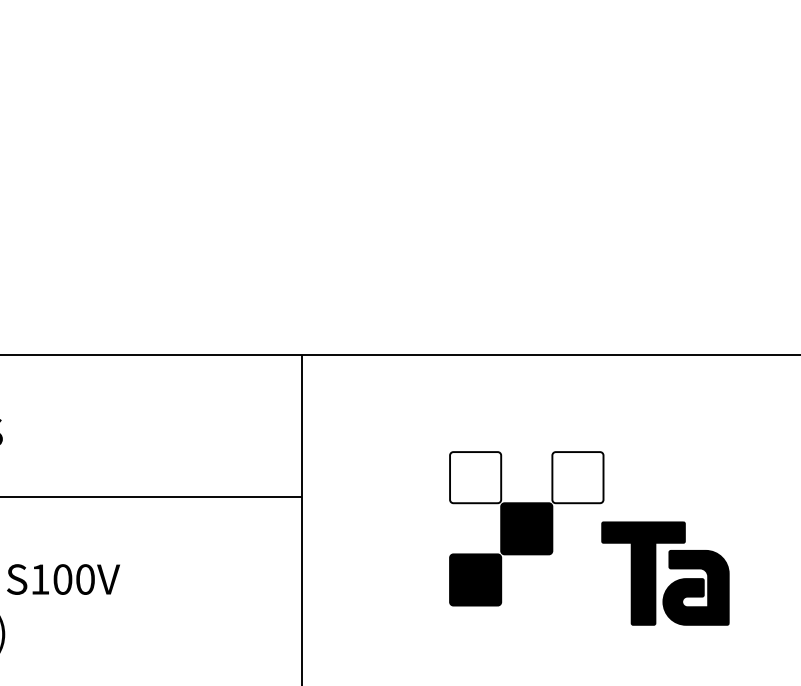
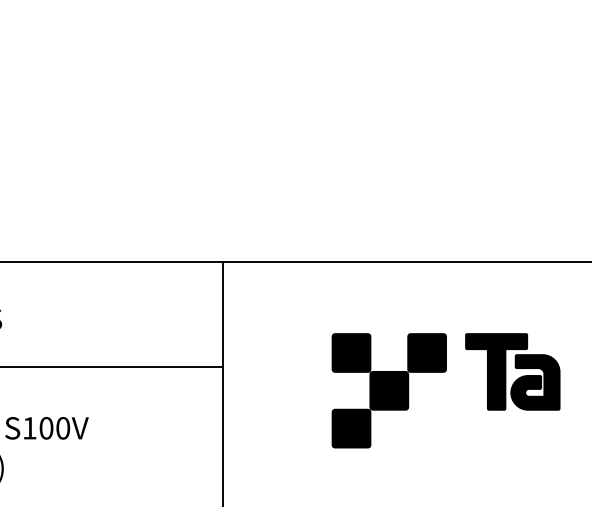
fill: (475, 476) -> (351, 352), added
fill: (578, 476) -> (427, 352), added
part: (665, 573) -> (512, 371), moved

